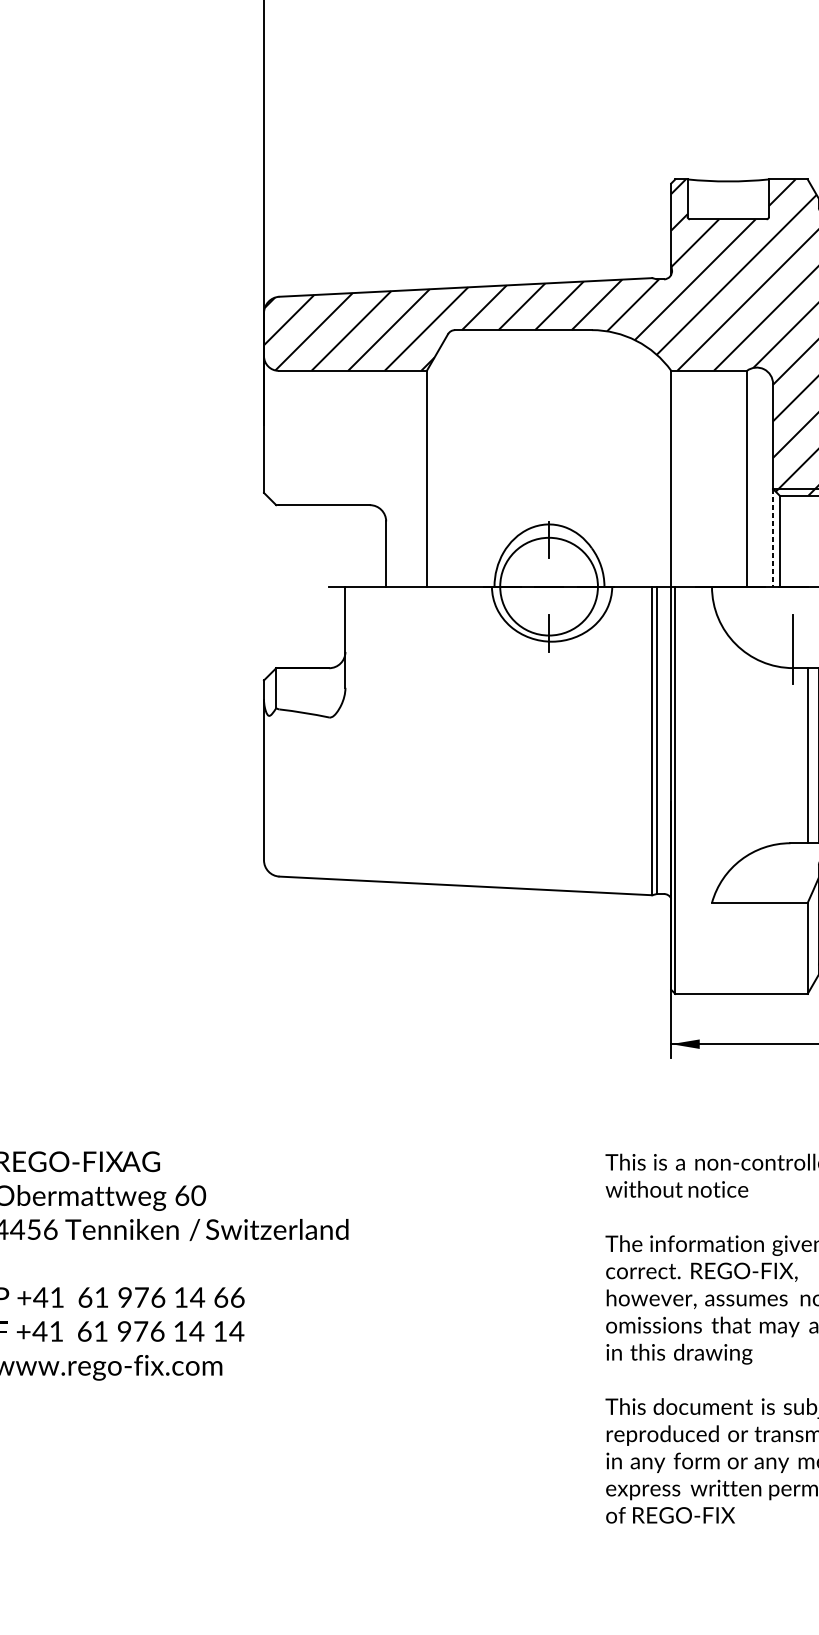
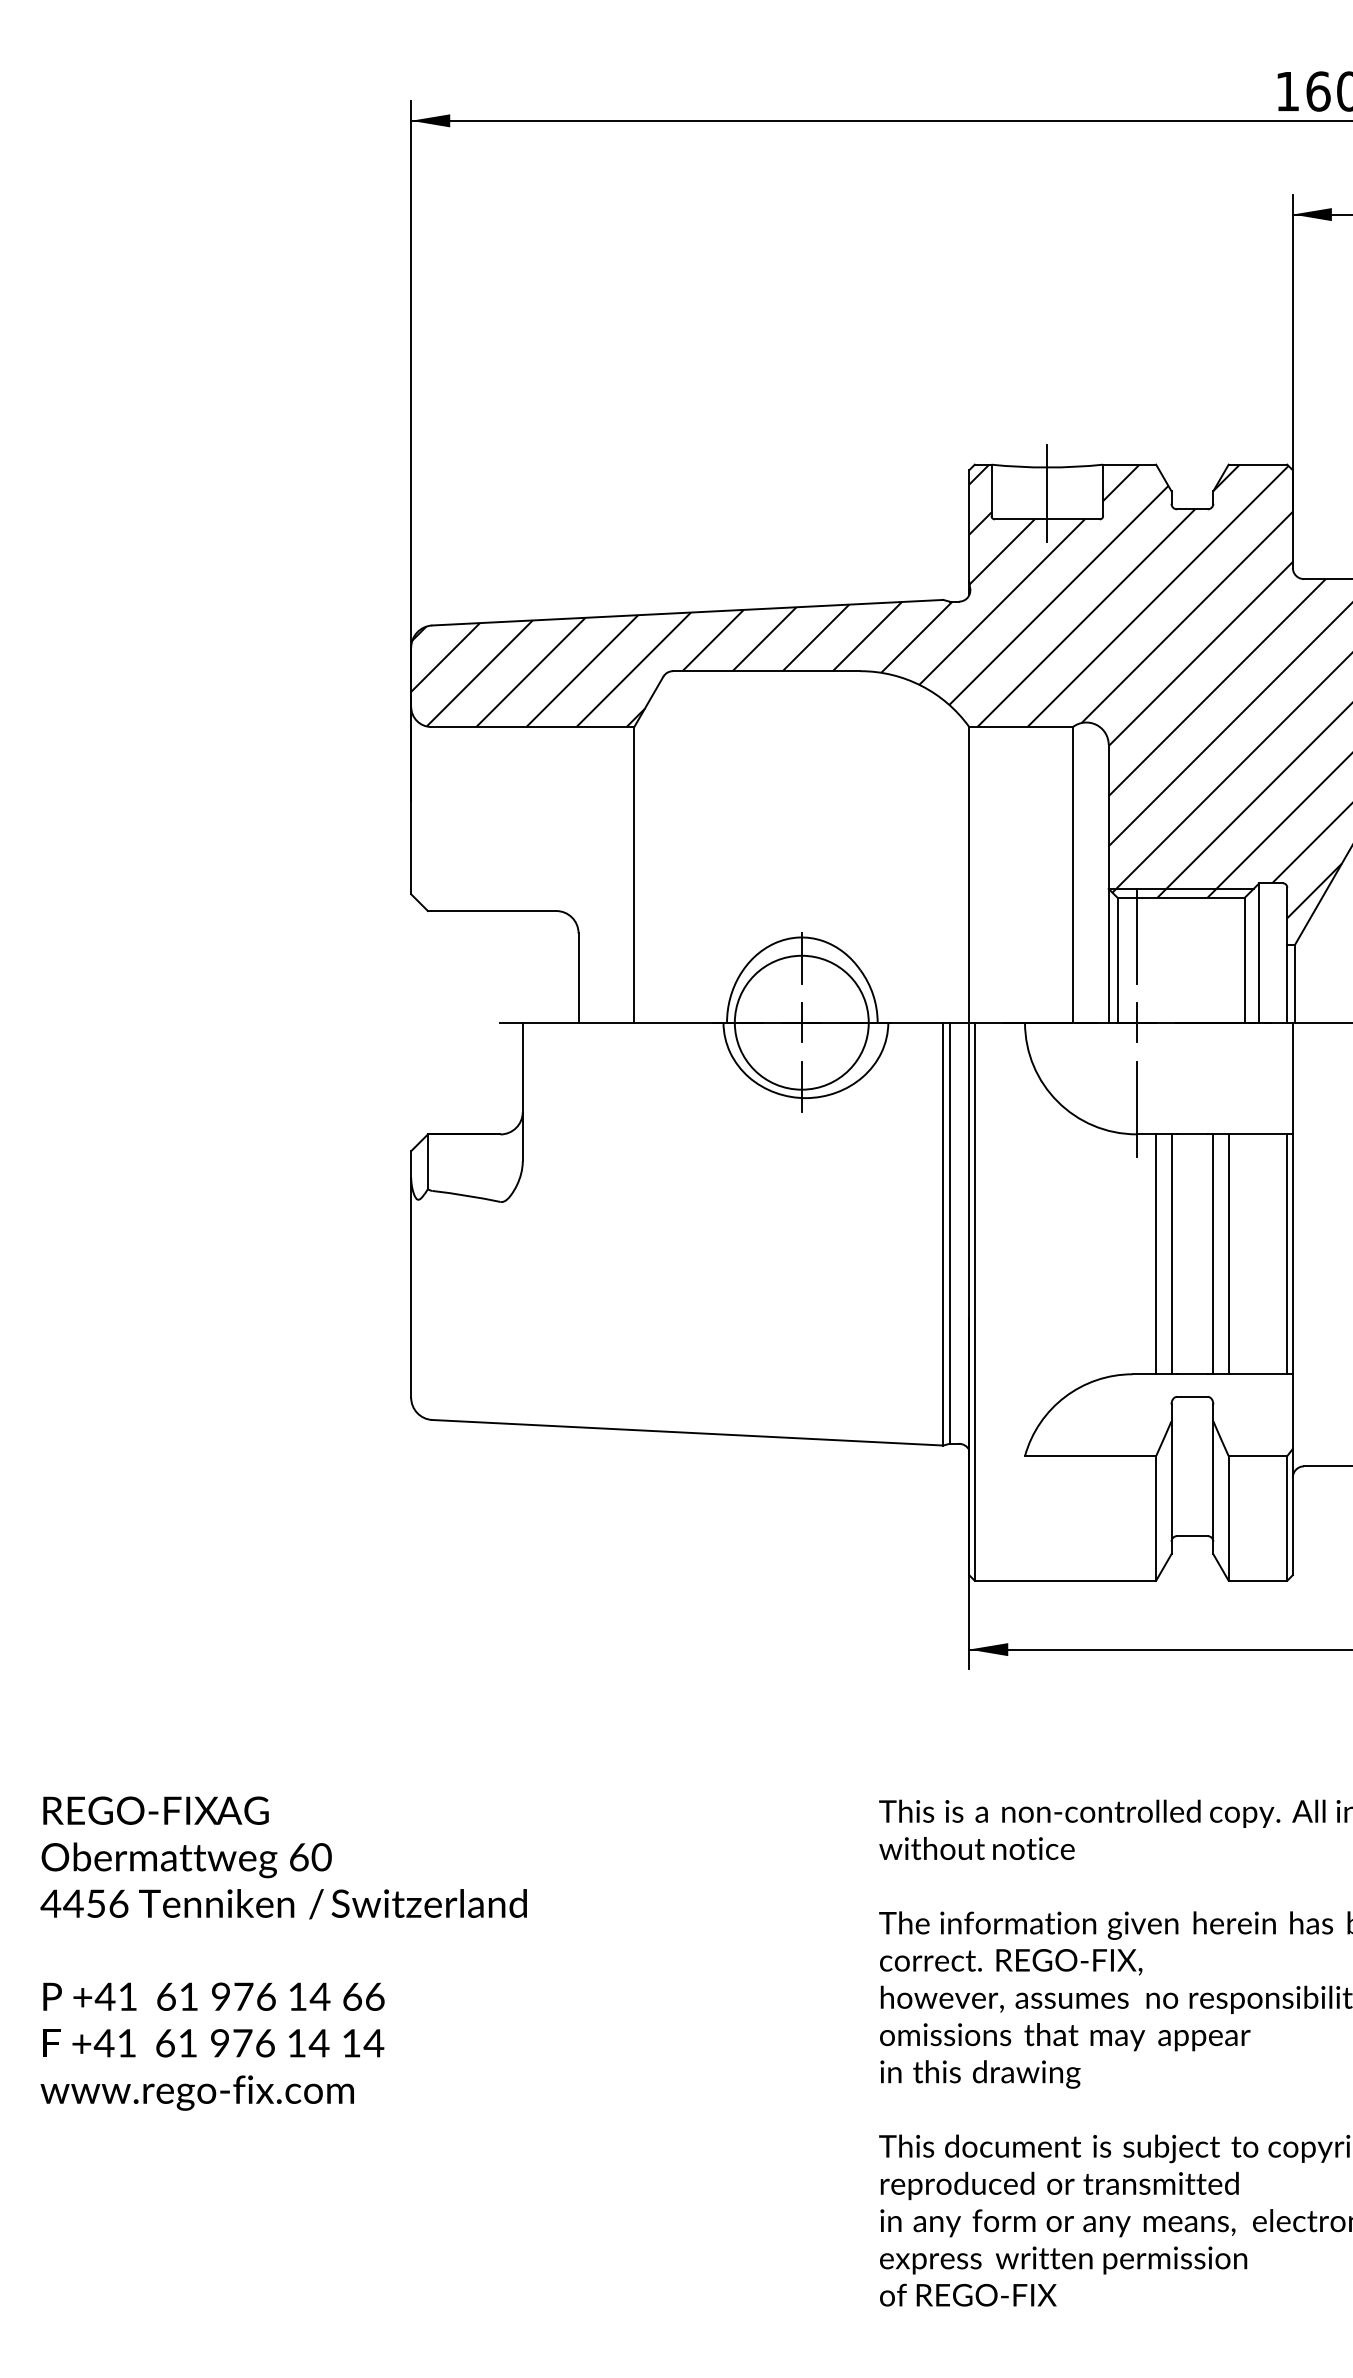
line: (728, 200) -> (1047, 493), added
line: (793, 523) -> (1136, 935), added
line: (772, 537) -> (1108, 955), dashed -> solid
line: (548, 586) -> (801, 1022), added
line: (793, 586) -> (1136, 1022), added

